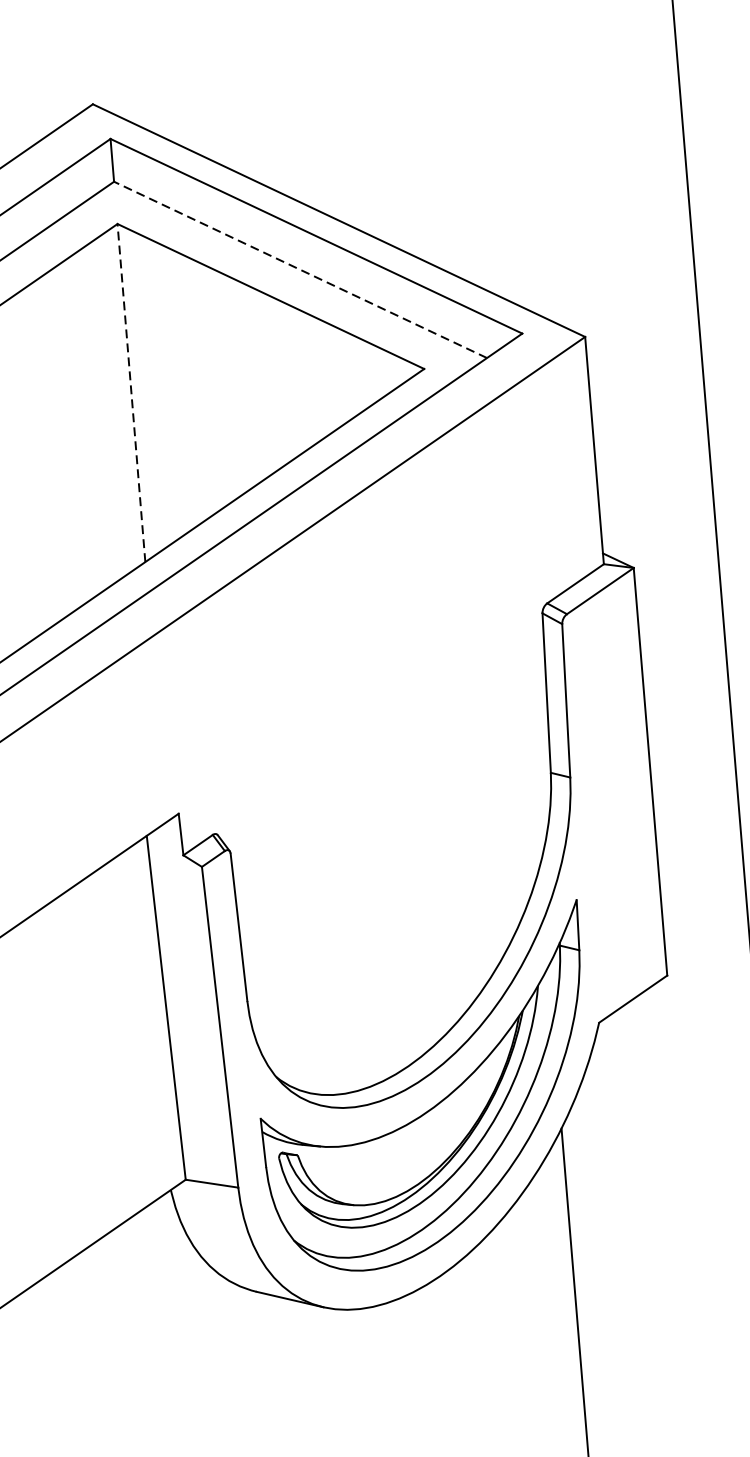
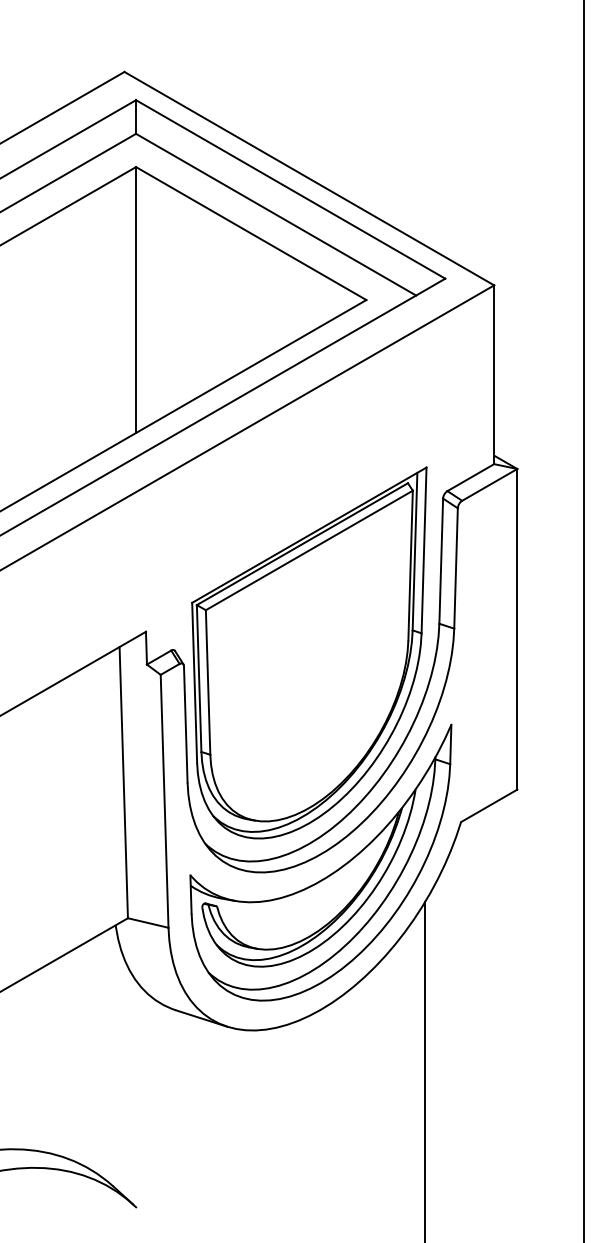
line: (301, 269) -> (276, 214), dashed -> solid
line: (132, 393) -> (136, 300), dashed -> solid
part: (388, 822) -> (309, 652), added

